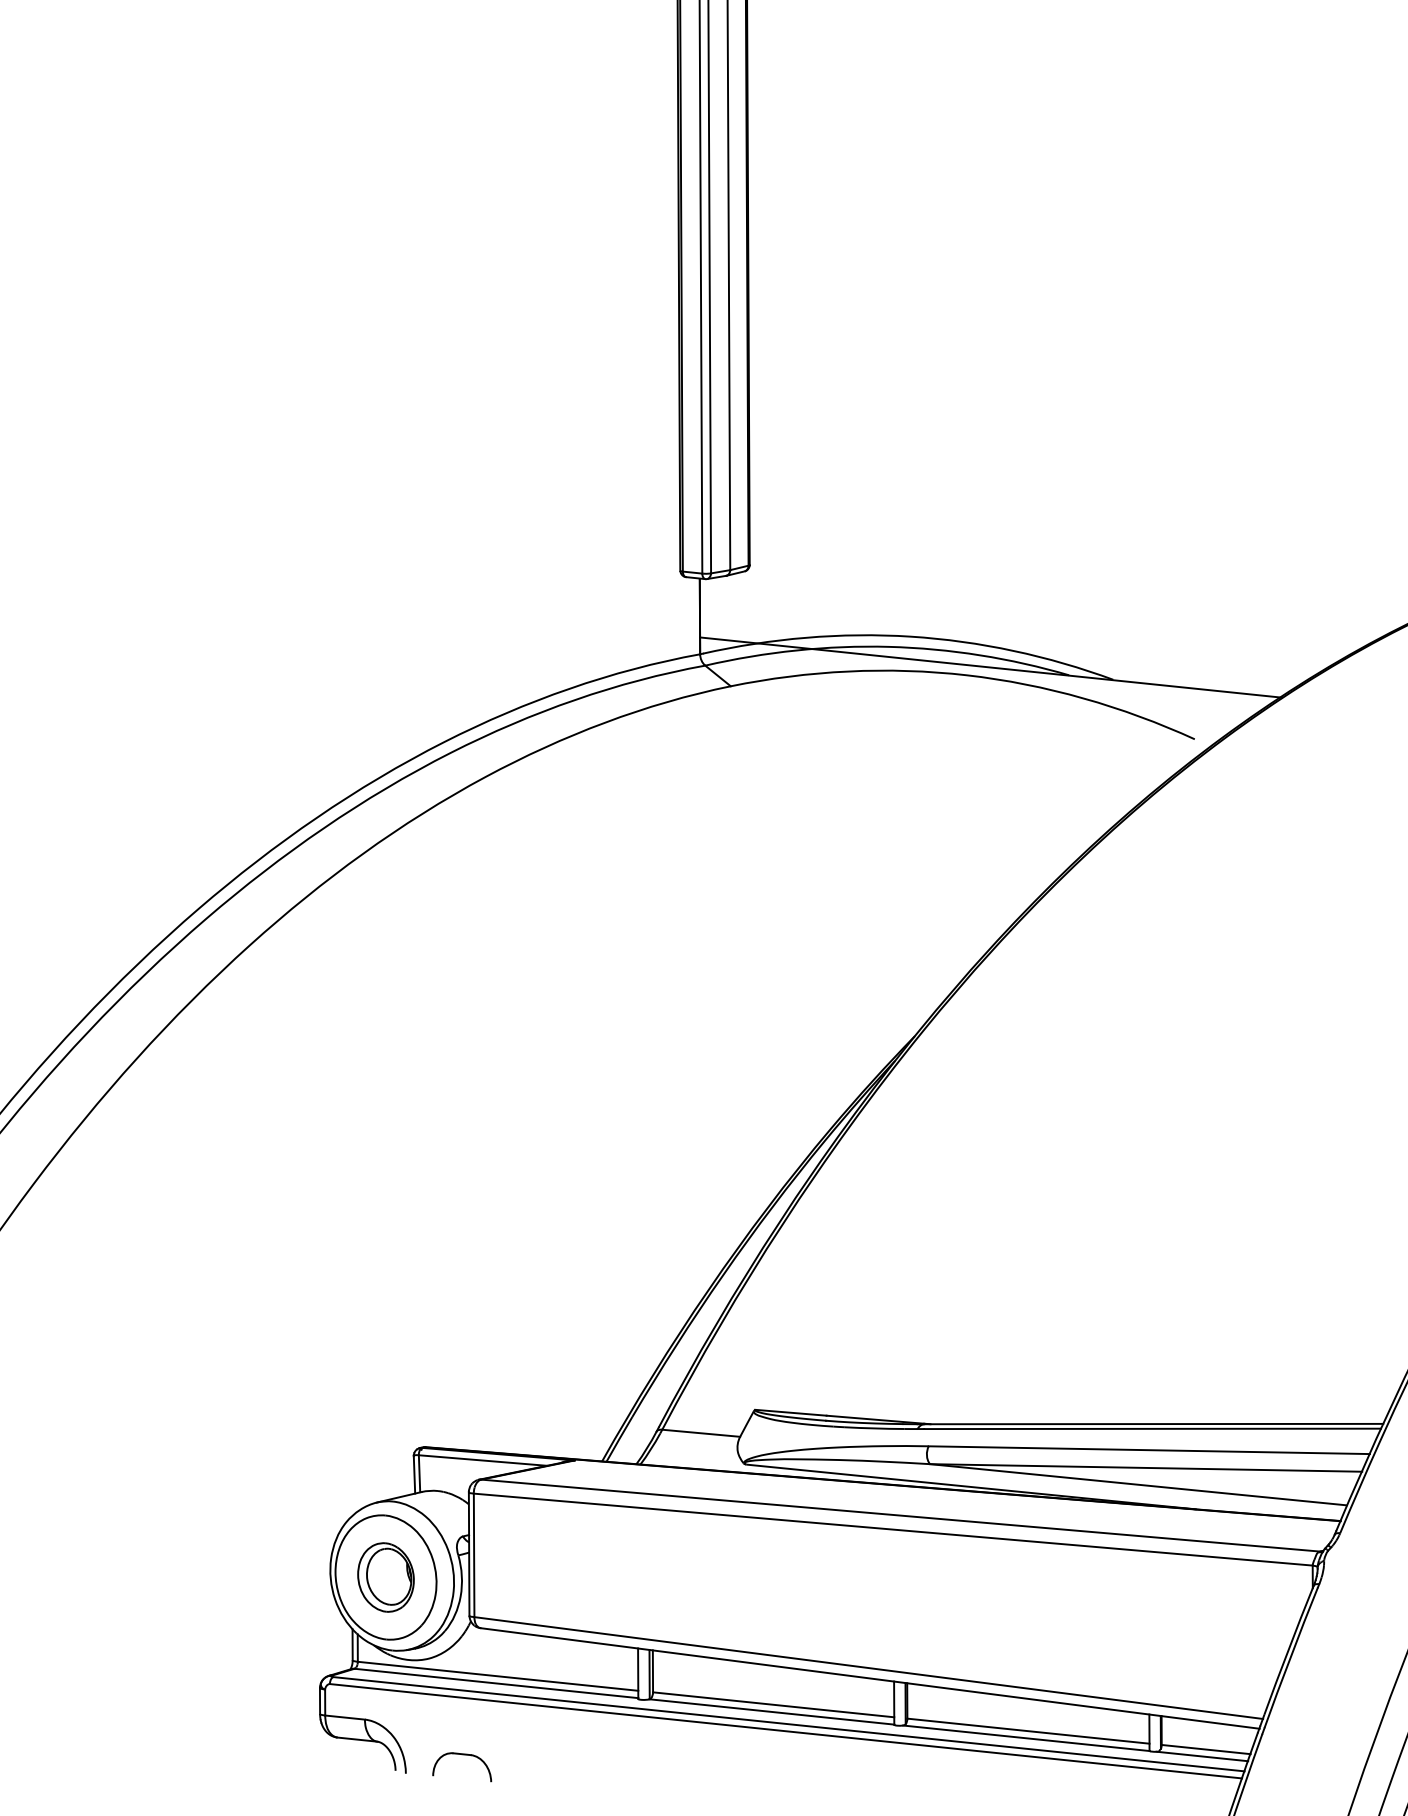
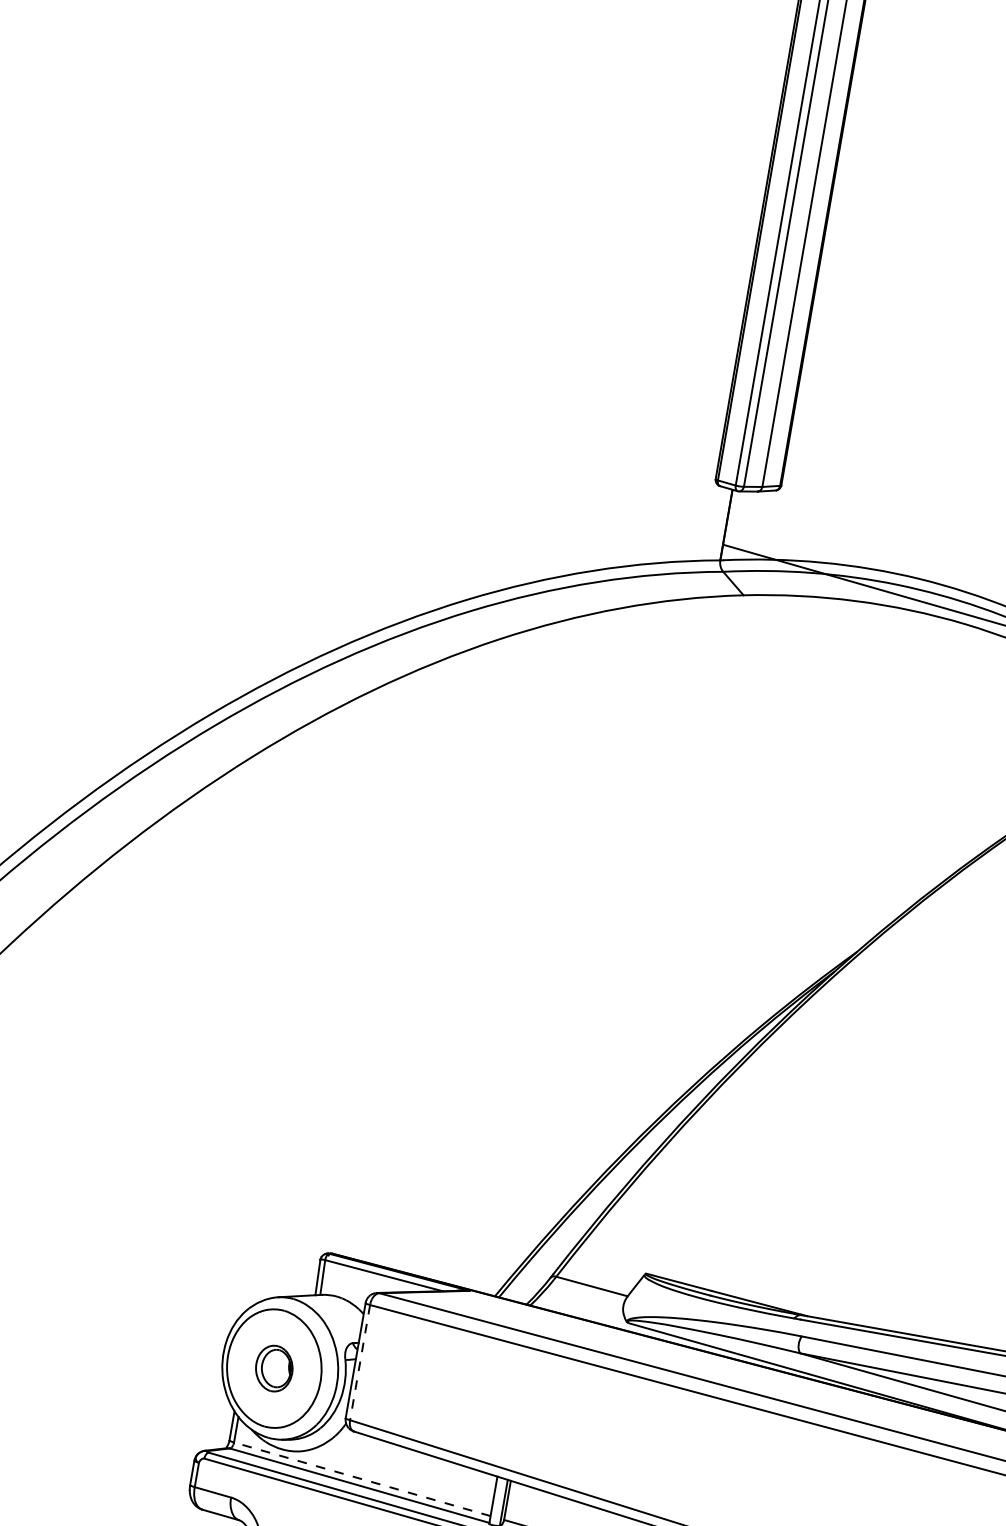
line: (474, 1555) -> (360, 1362), solid -> dashed
part: (385, 1577) -> (273, 1368), size x0.7
line: (498, 1676) -> (362, 1479), solid -> dashed

